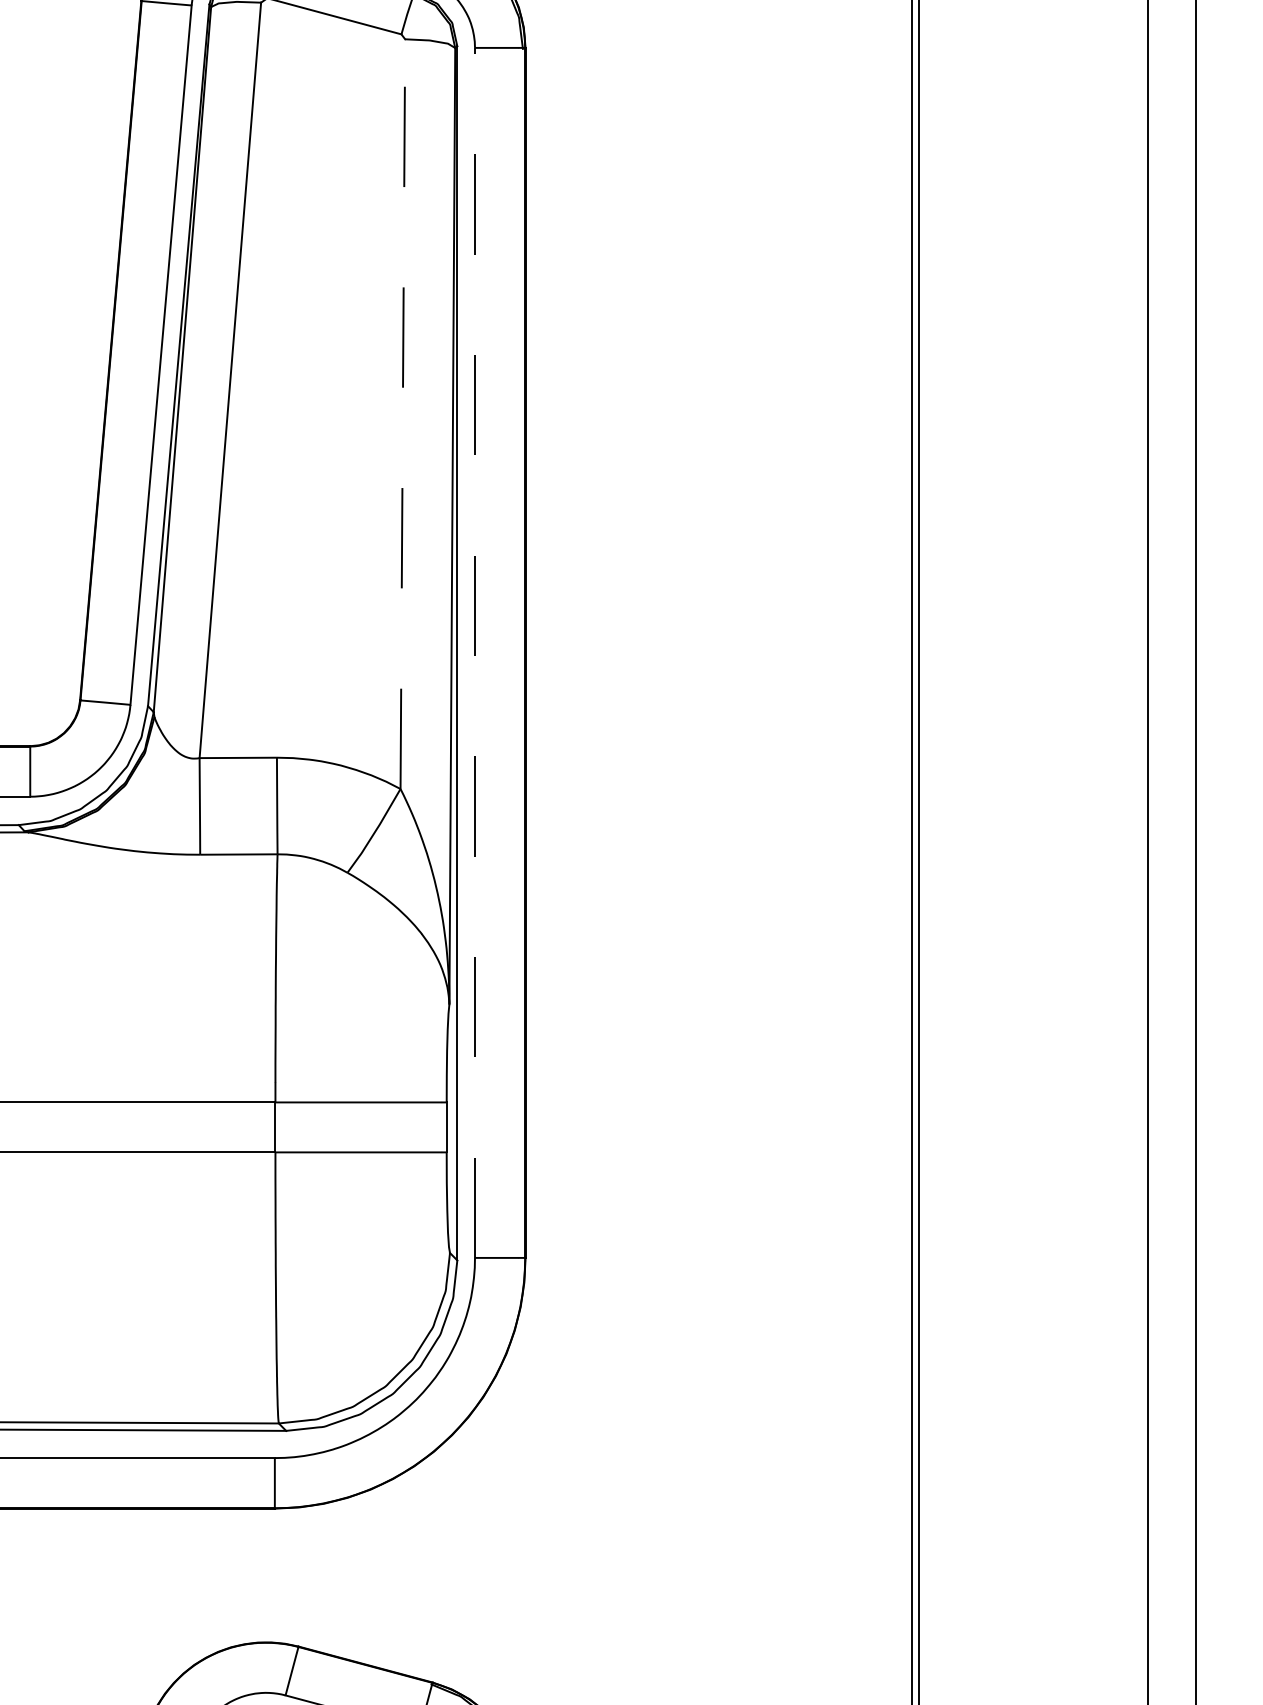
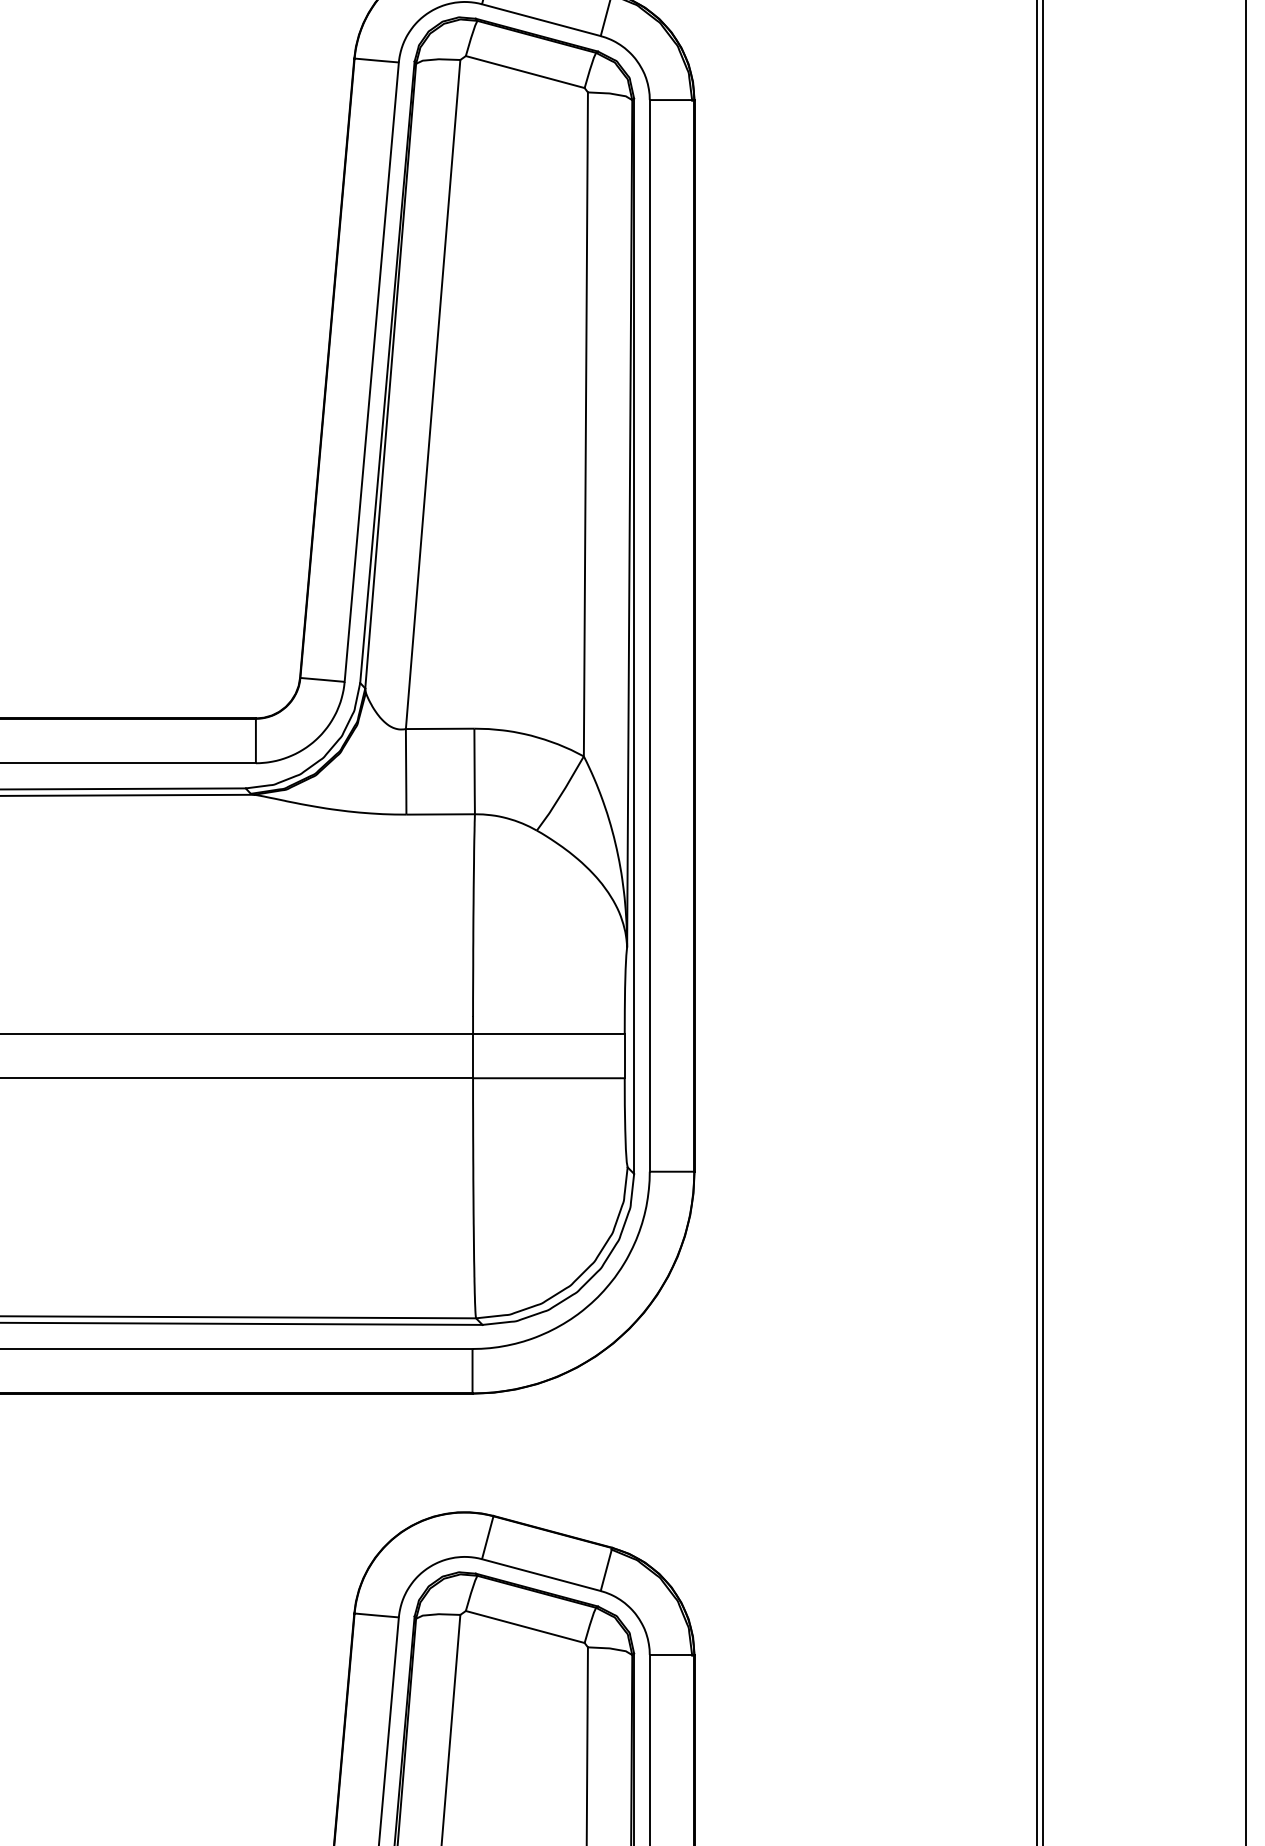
line: (402, 413) -> (585, 423), dashed -> solid
line: (474, 652) -> (649, 635), dashed -> solid

